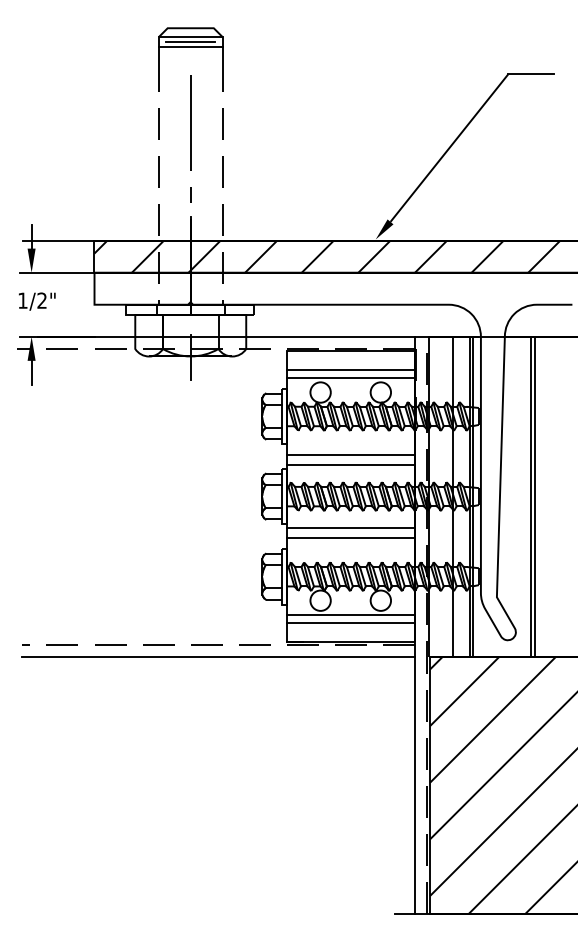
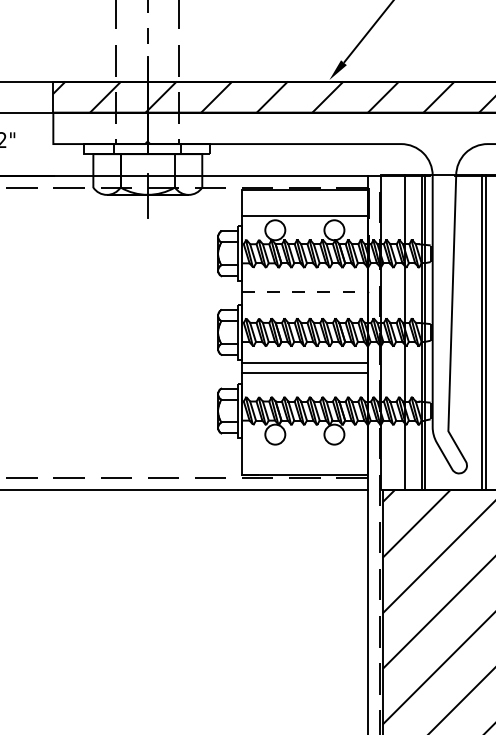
line: (350, 369) -> (304, 207), removed
line: (351, 455) -> (305, 292), solid -> dashed
line: (350, 465) -> (304, 301), removed
line: (350, 615) -> (304, 449), removed
line: (350, 623) -> (304, 457), removed

